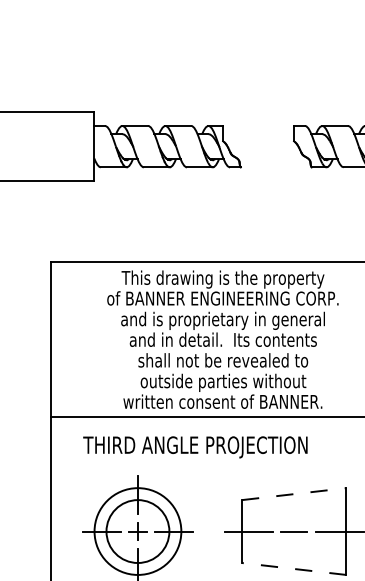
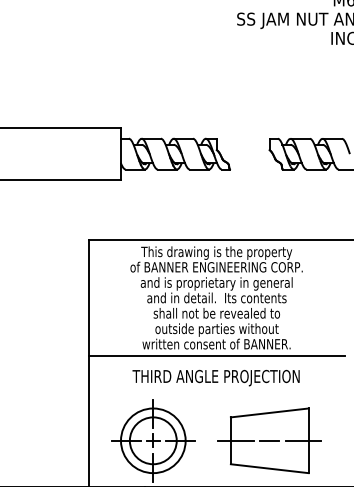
text: (194, 446) -> (215, 377), moved
line: (295, 493) -> (270, 412), dashed -> solid
line: (293, 568) -> (269, 468), dashed -> solid

